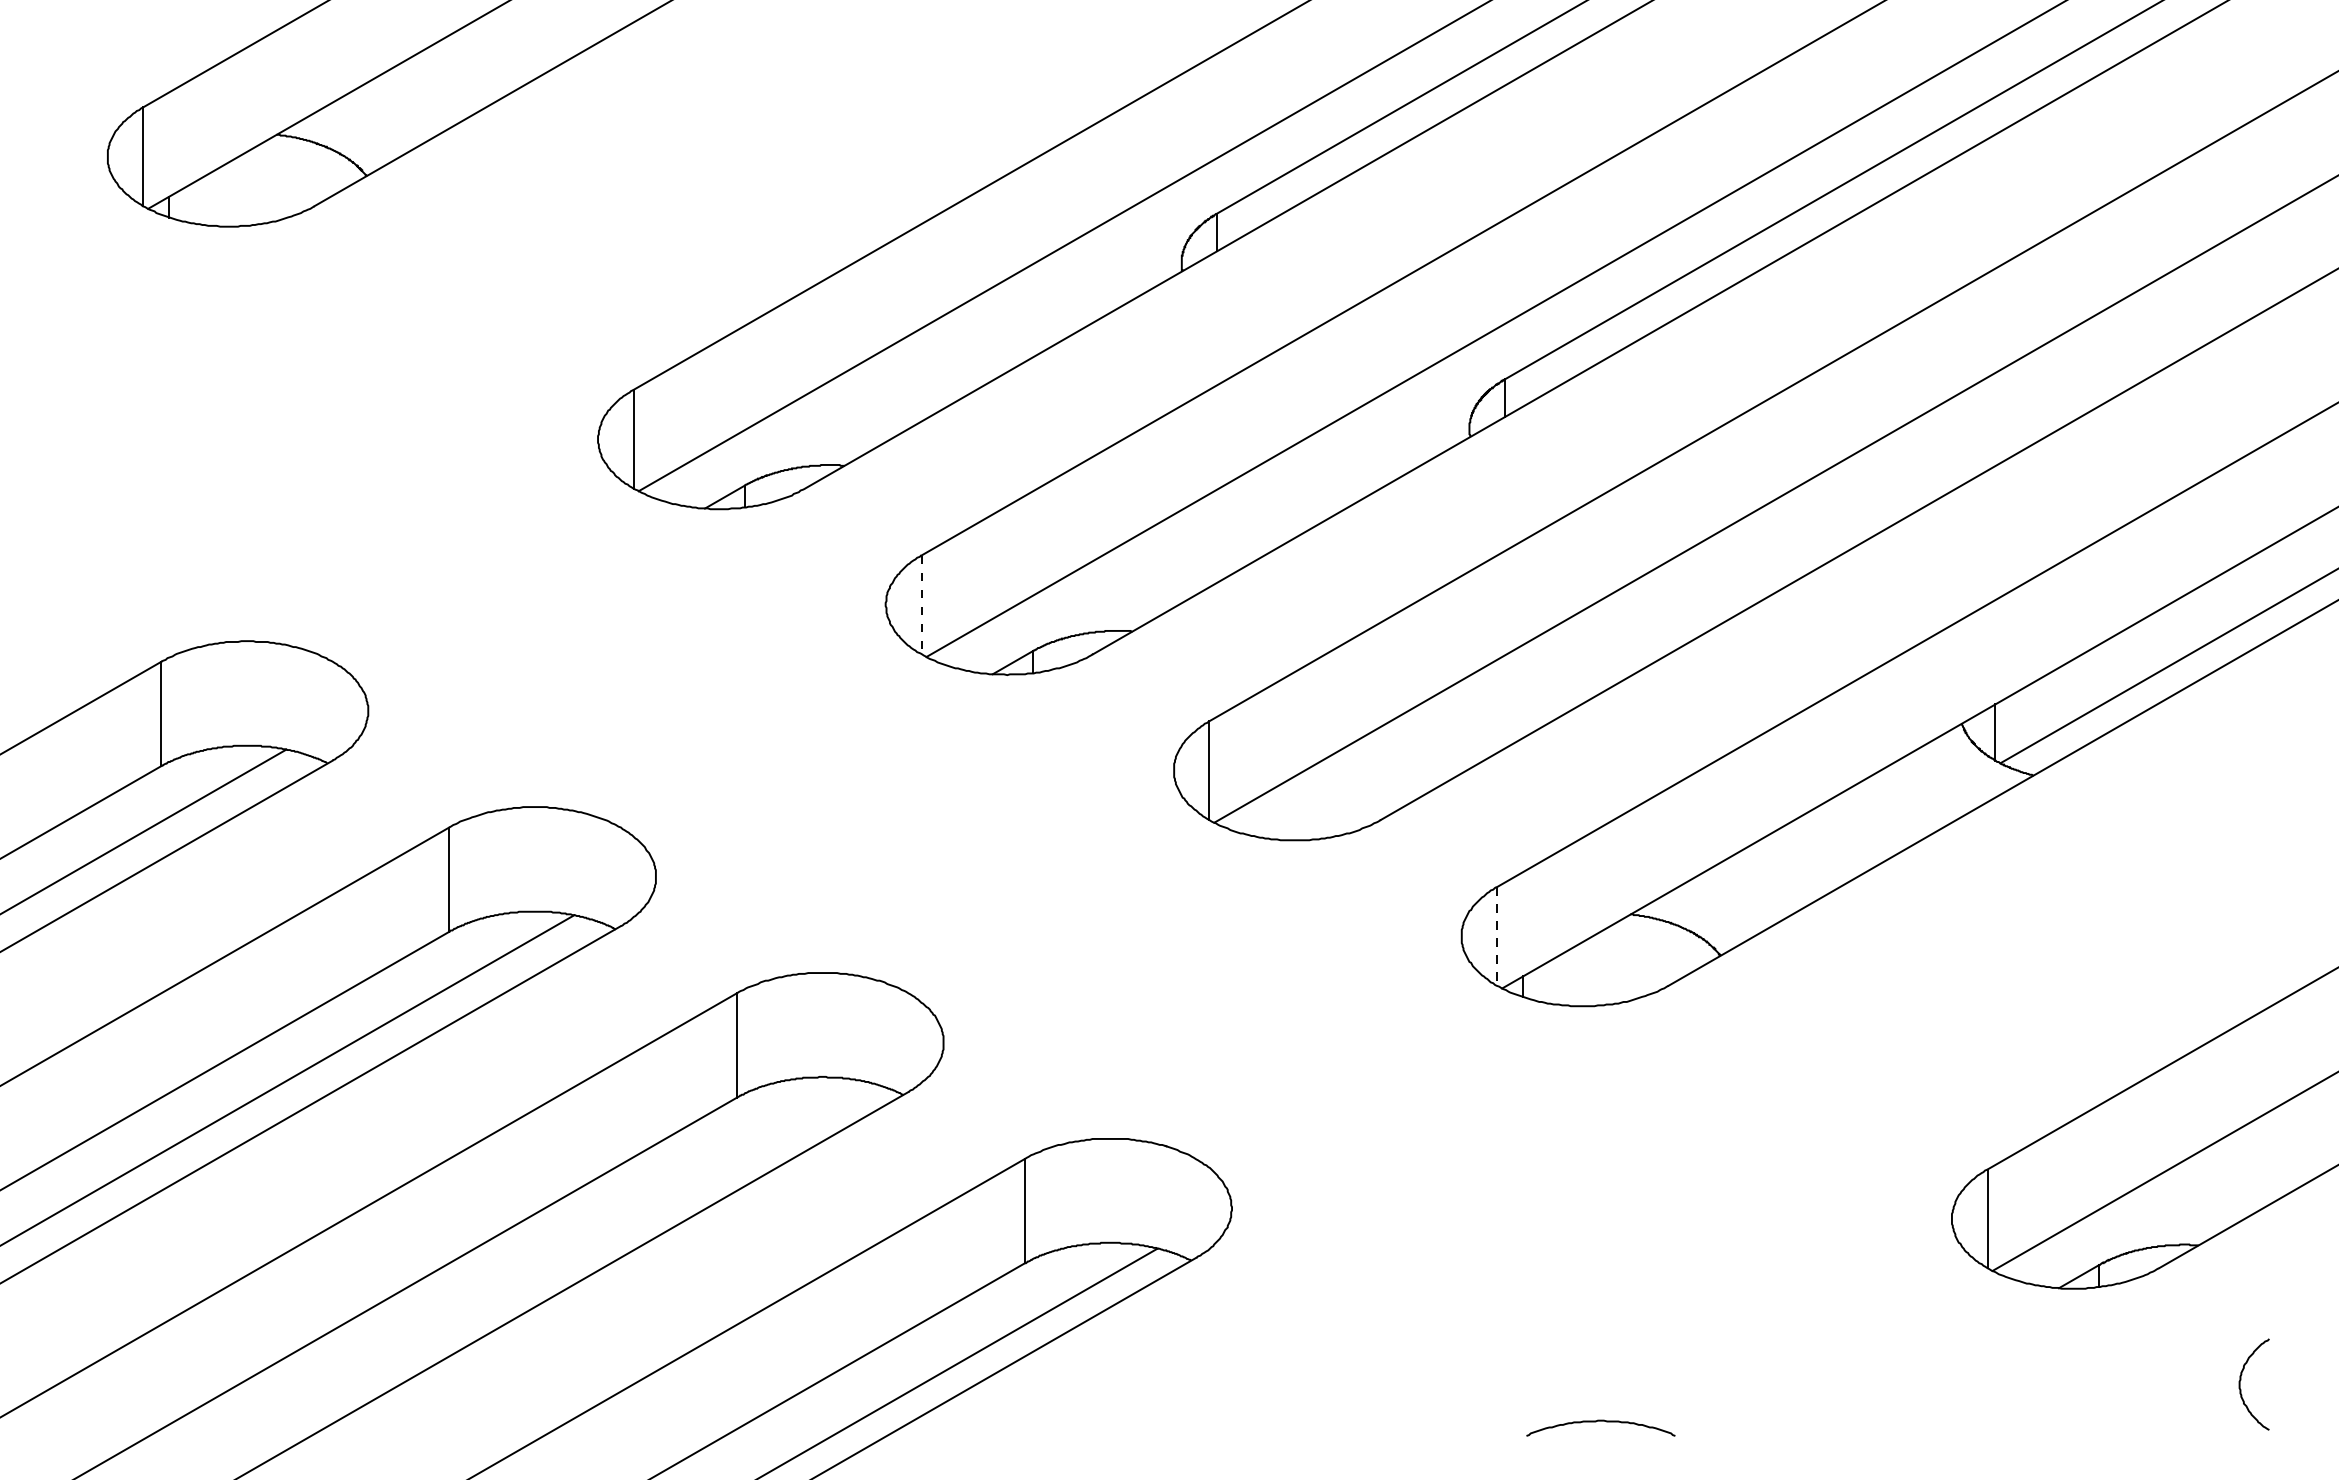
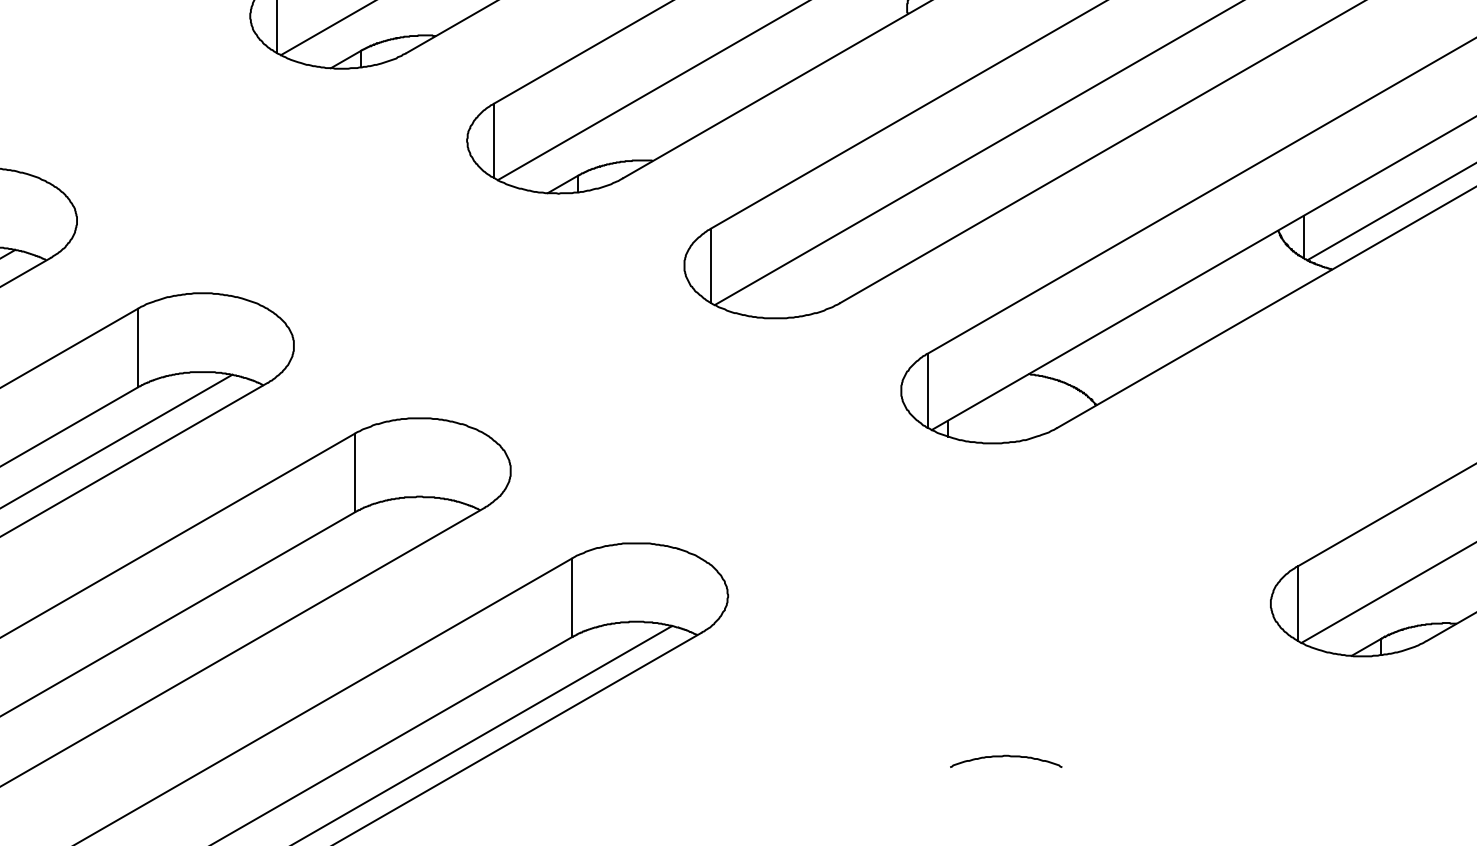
line: (921, 605) -> (494, 141), dashed -> solid
line: (1497, 936) -> (928, 390), dashed -> solid

